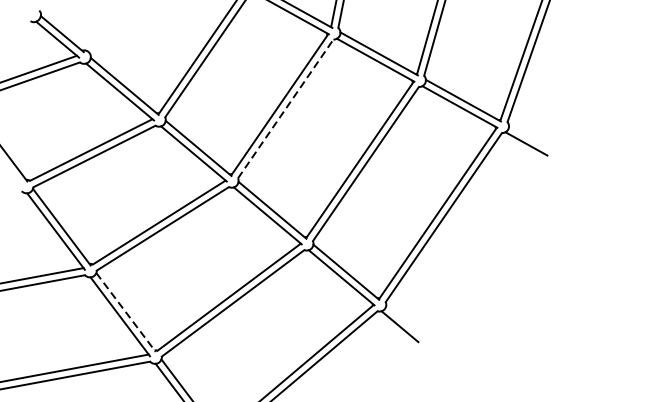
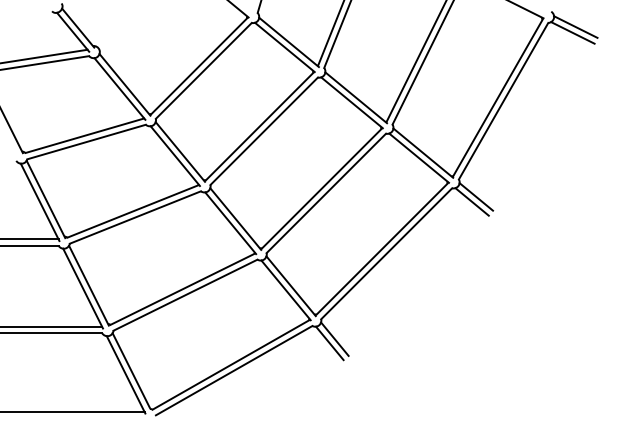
line: (286, 109) -> (264, 131), dashed -> solid
line: (530, 137) -> (476, 196), added
line: (125, 312) -> (88, 285), dashed -> solid
line: (404, 320) -> (334, 338), added

